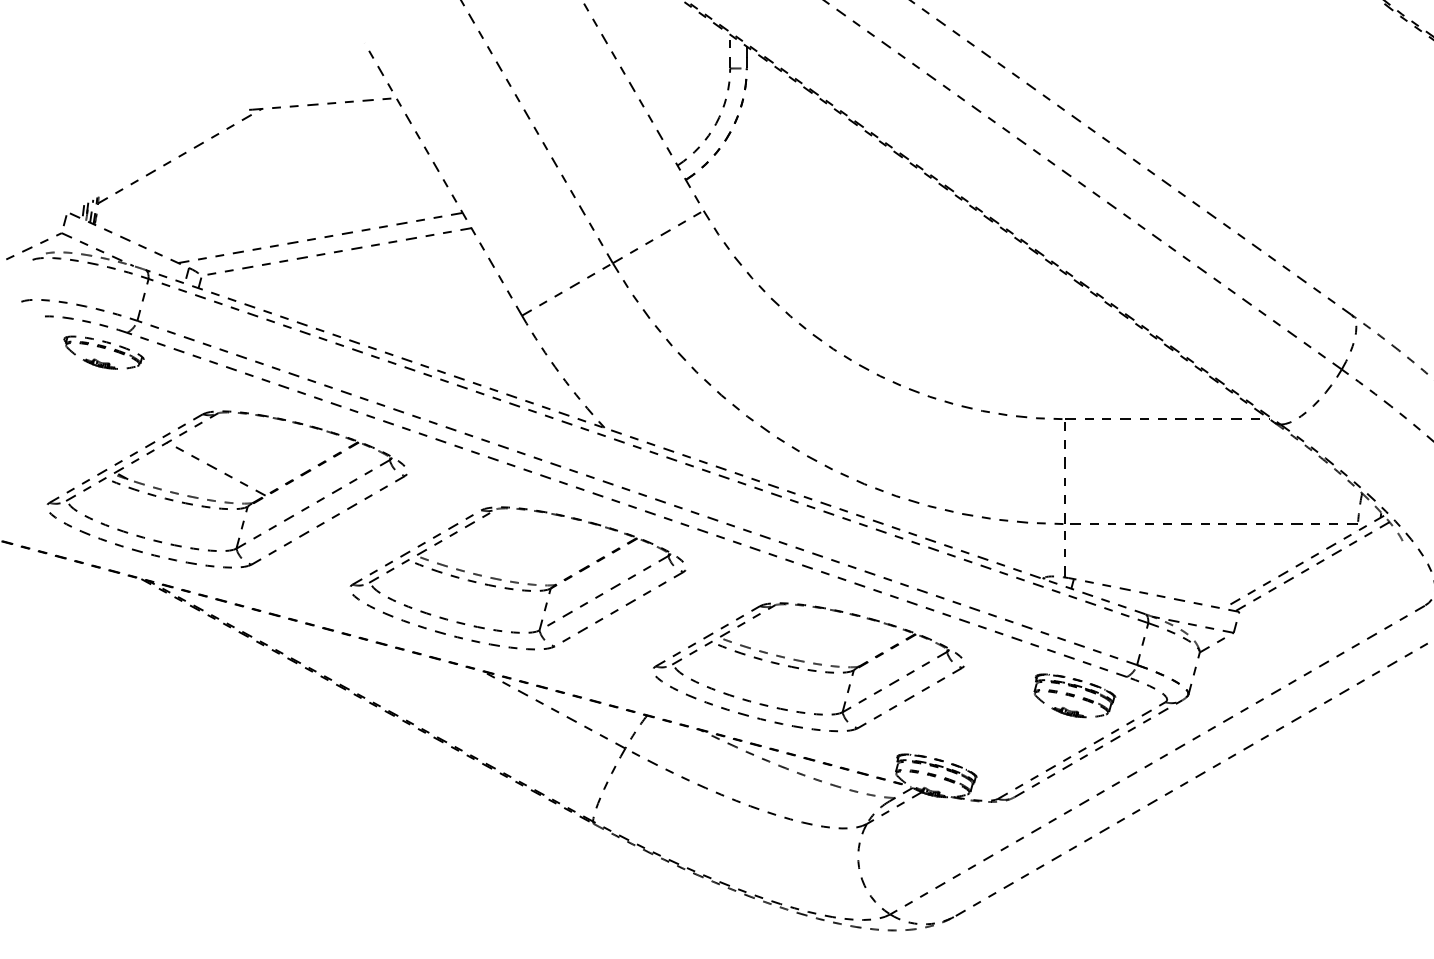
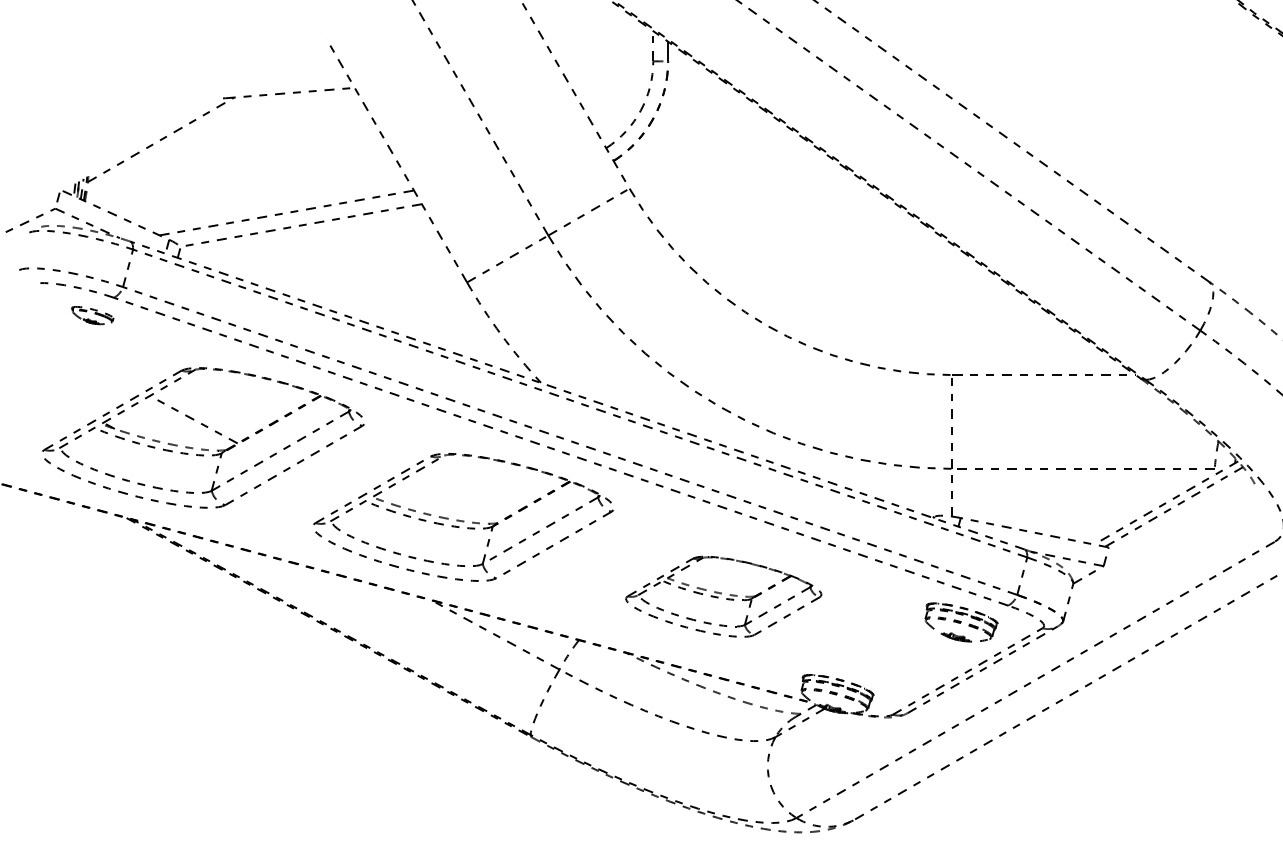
part: (103, 352) -> (92, 315), size x0.6
part: (808, 666) -> (723, 596), size x0.7

